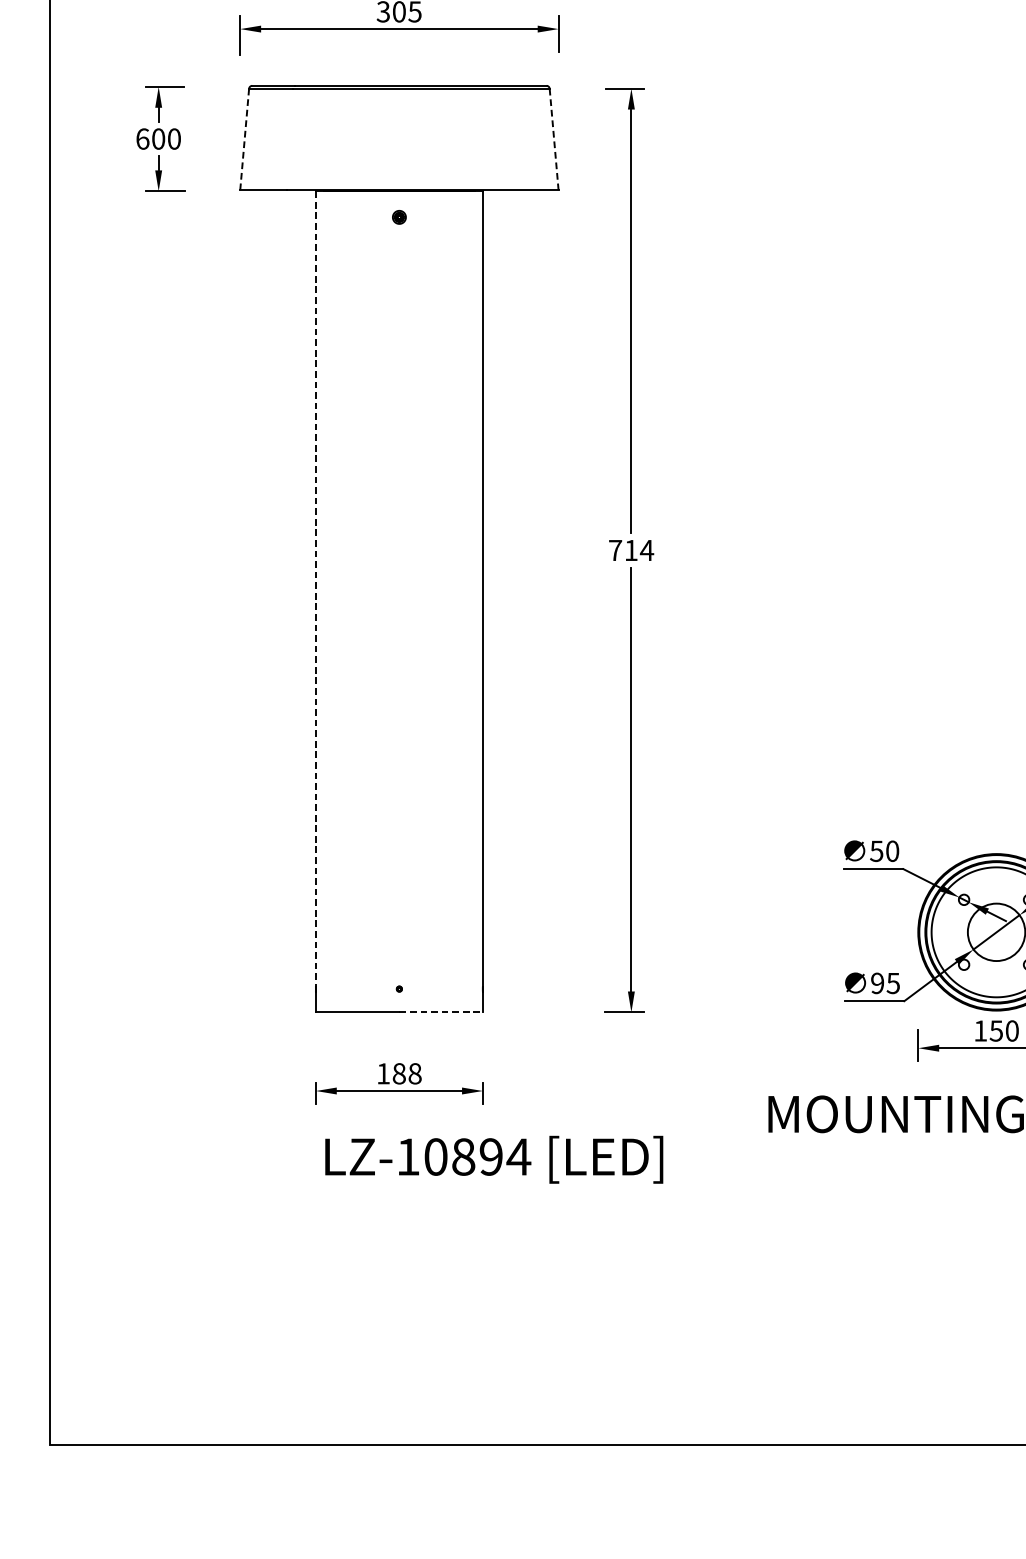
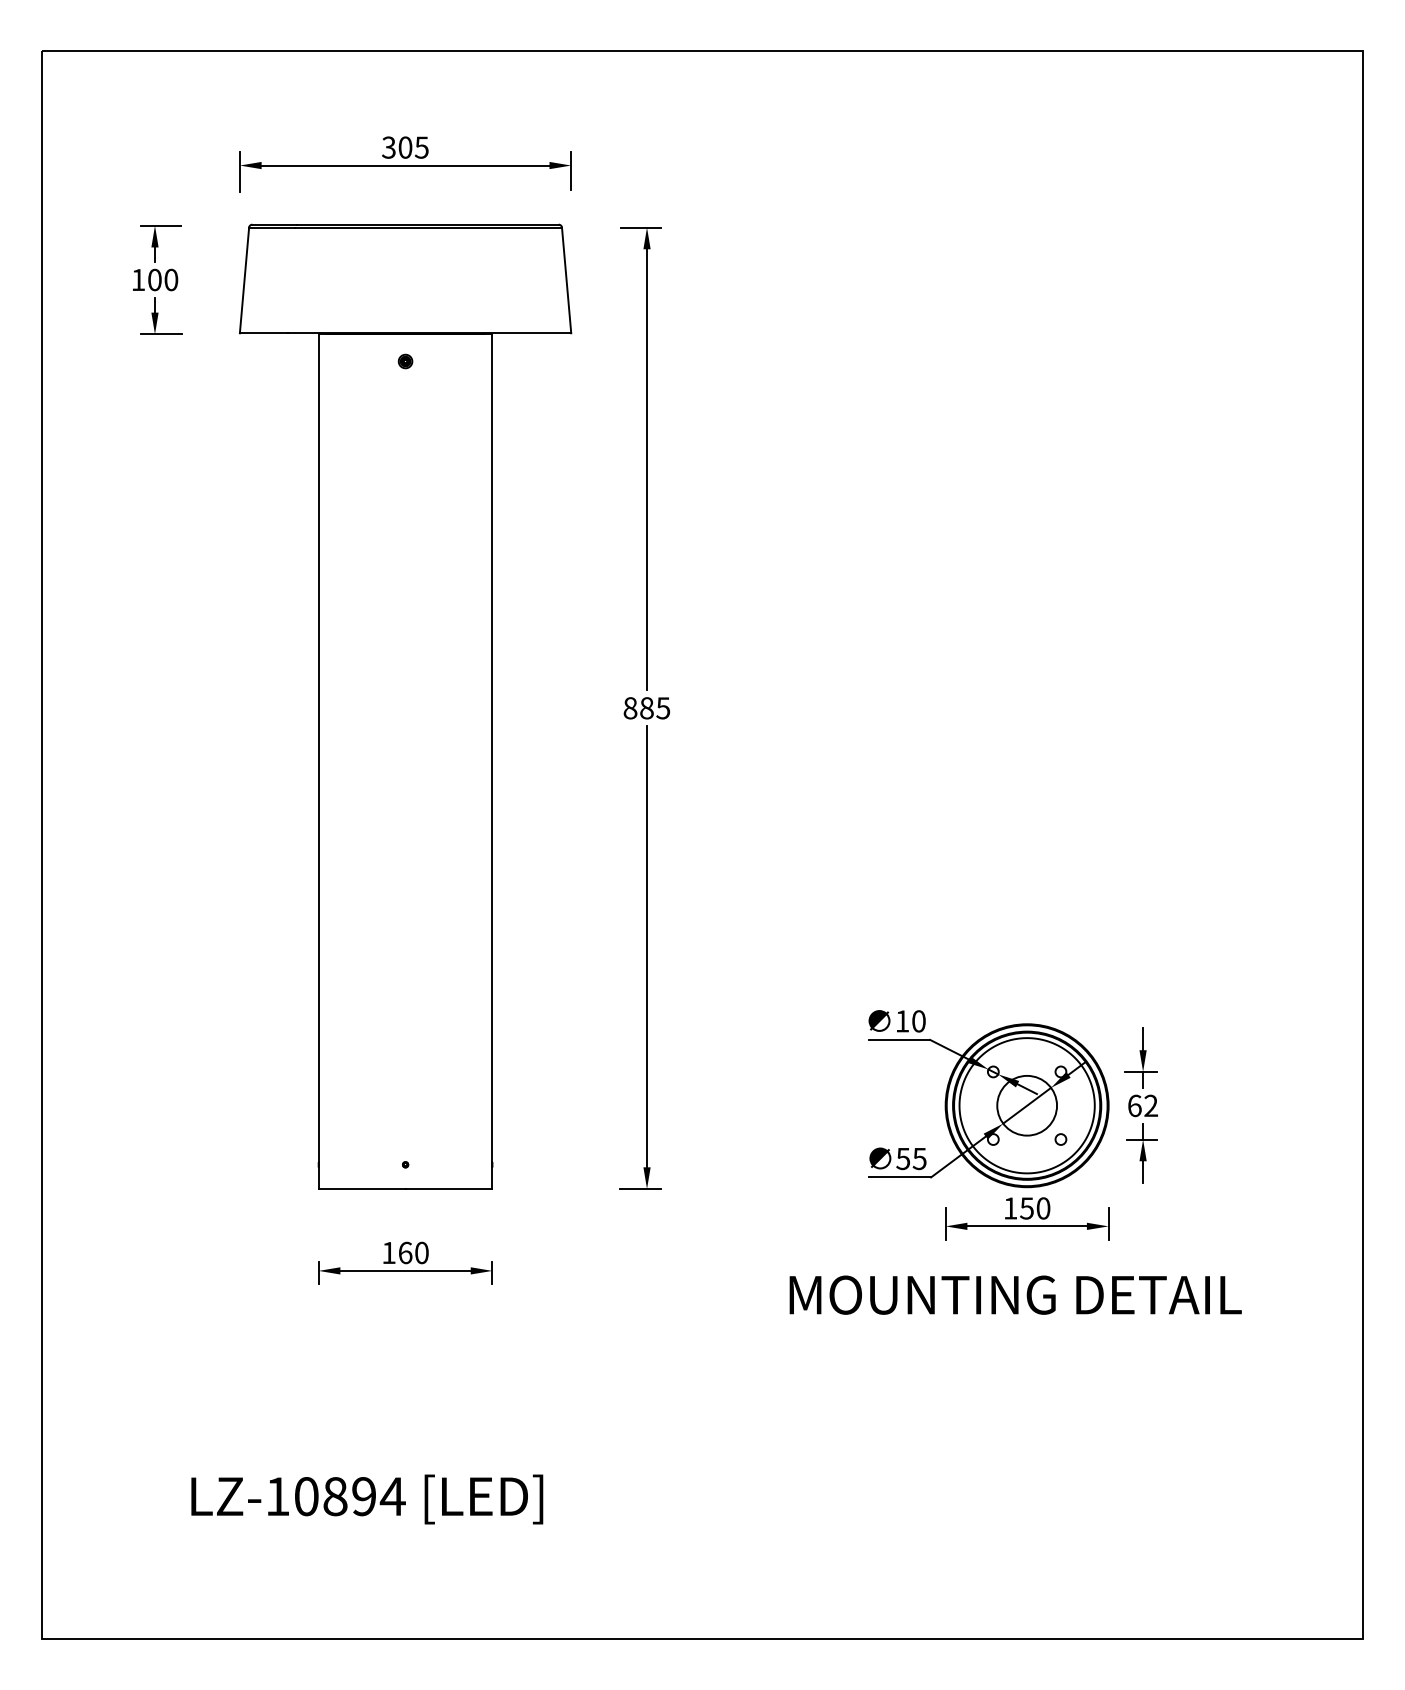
text: (142, 138) -> (138, 279), 600 -> 100
line: (554, 138) -> (566, 279), dashed -> solid
line: (244, 139) -> (244, 280), dashed -> solid
text: (630, 550) -> (646, 708), 714 -> 885
line: (315, 589) -> (318, 748), dashed -> solid
text: (876, 851) -> (902, 1021), 50 -> 10
text: (877, 983) -> (903, 1158), 95 -> 55
line: (441, 1012) -> (449, 1189), dashed -> solid
text: (407, 1073) -> (413, 1252), 188 -> 160
text: (494, 1159) -> (367, 1499), moved

